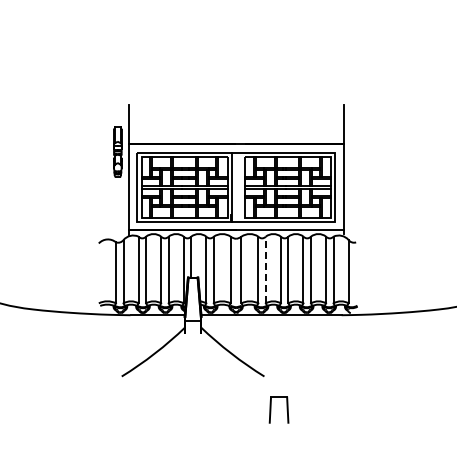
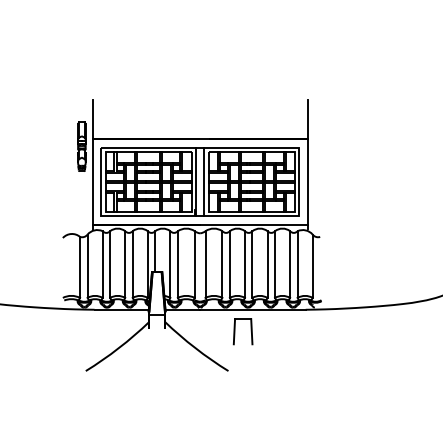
line: (240, 187) -> (204, 182), added
line: (265, 269) -> (229, 264), dashed -> solid
part: (271, 409) -> (235, 331), moved

